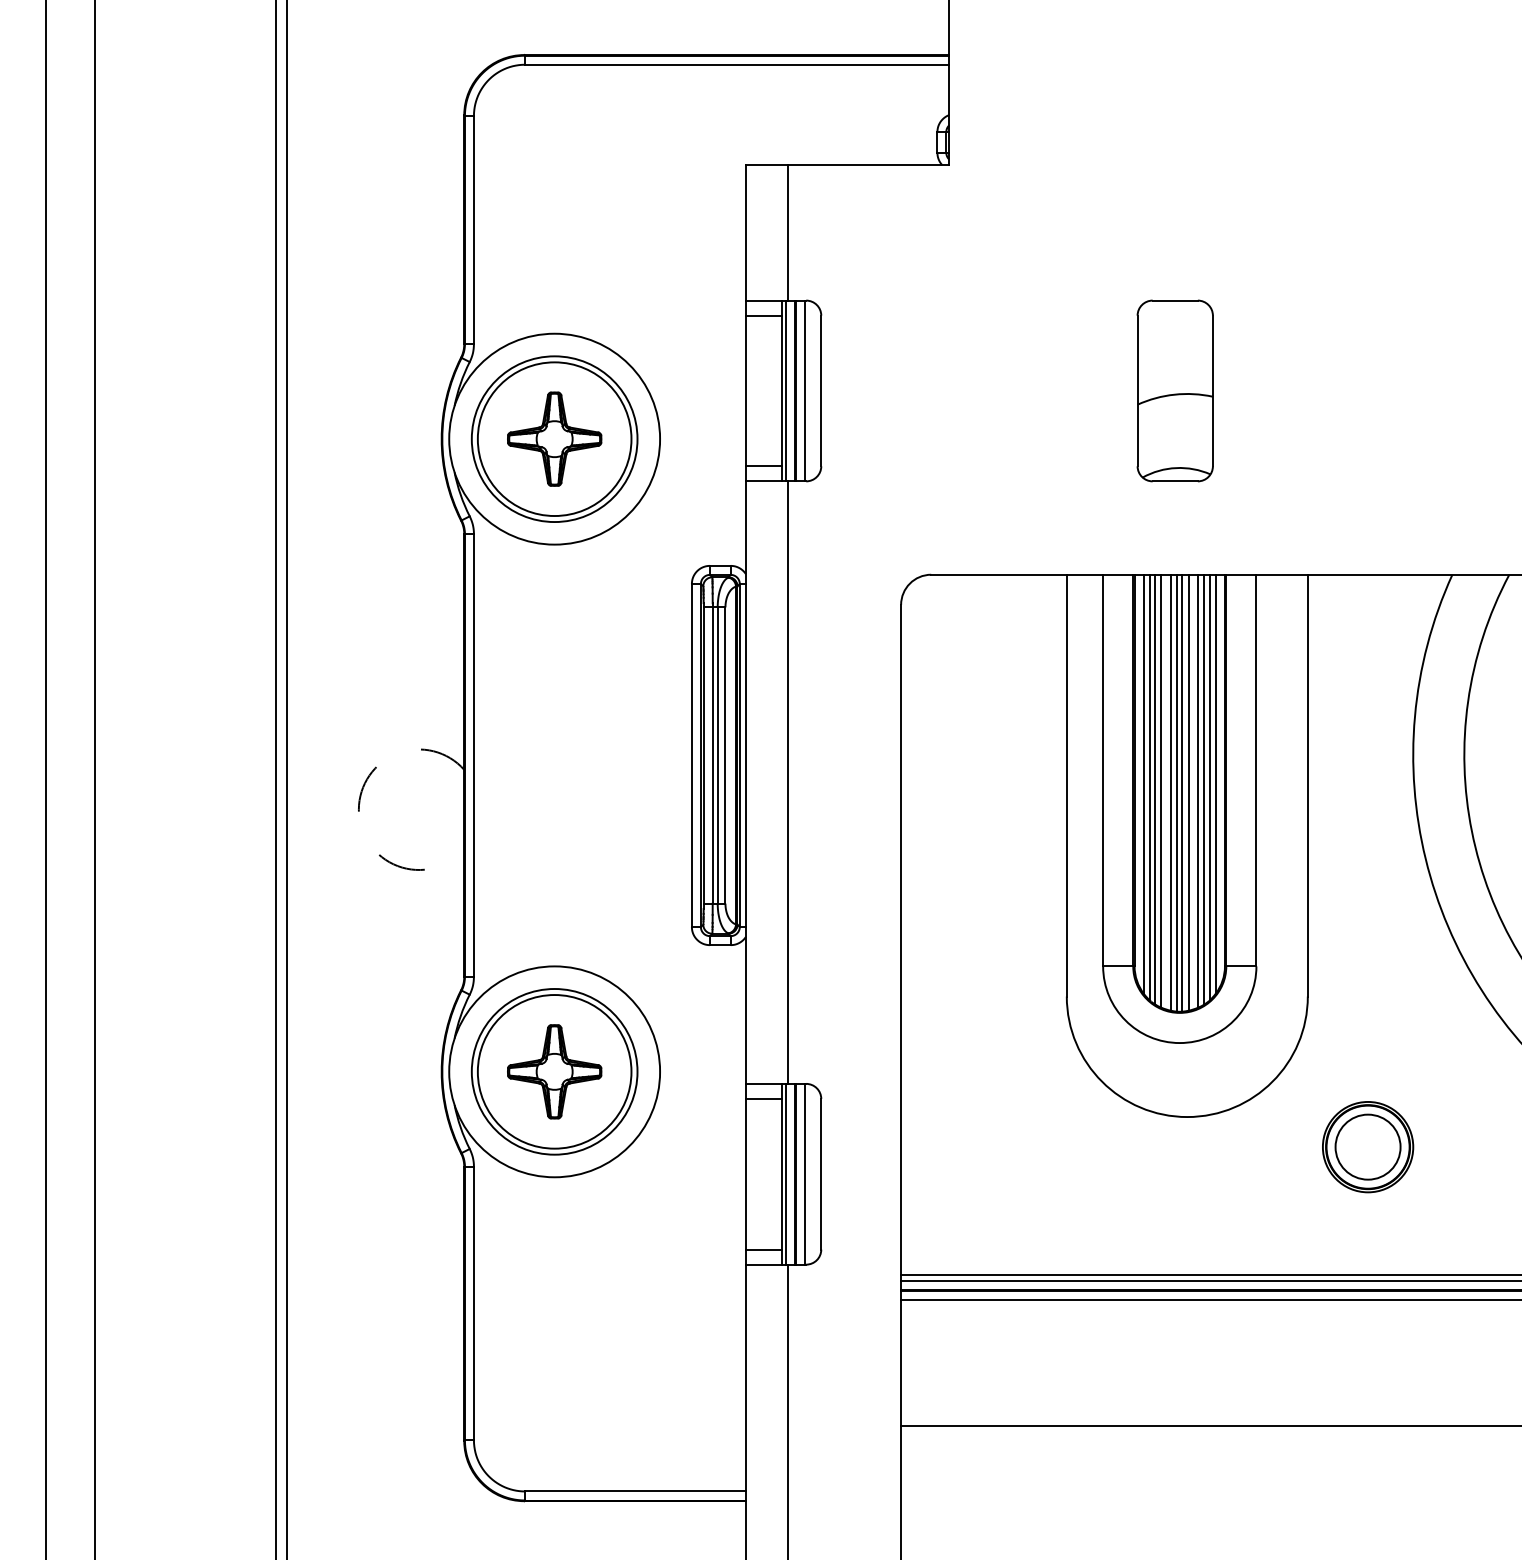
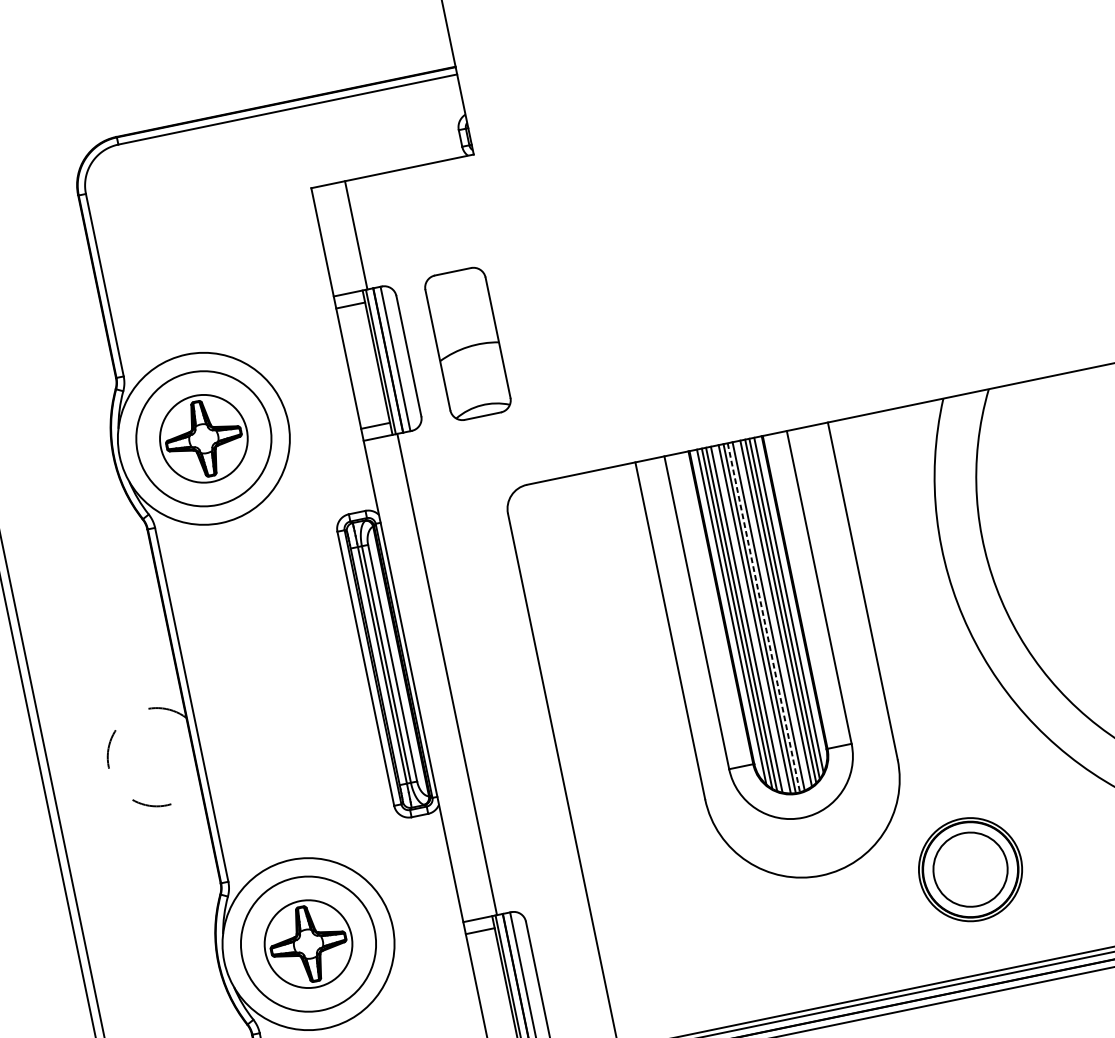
part: (1174, 390) -> (467, 343), moved
circle: (554, 439) -> (203, 439), size x0.7
line: (1182, 793) -> (763, 617), solid -> dashed
circle: (554, 1071) -> (308, 943), size x0.7
part: (1368, 1147) -> (971, 869), size x1.4

